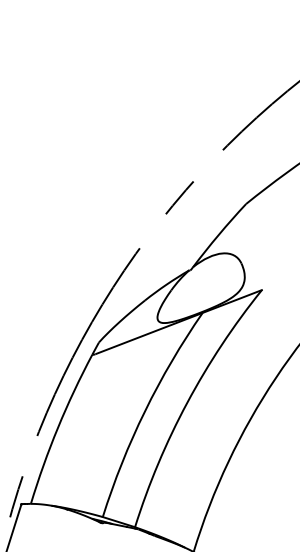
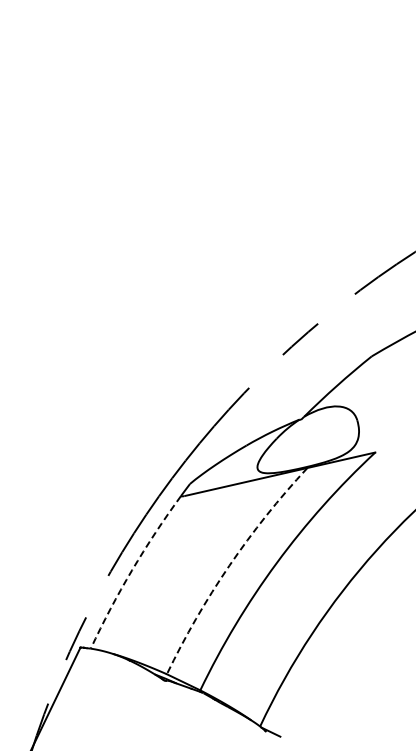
arc: (145, 410) -> (229, 565), solid -> dashed
arc: (58, 428) -> (132, 570), solid -> dashed

